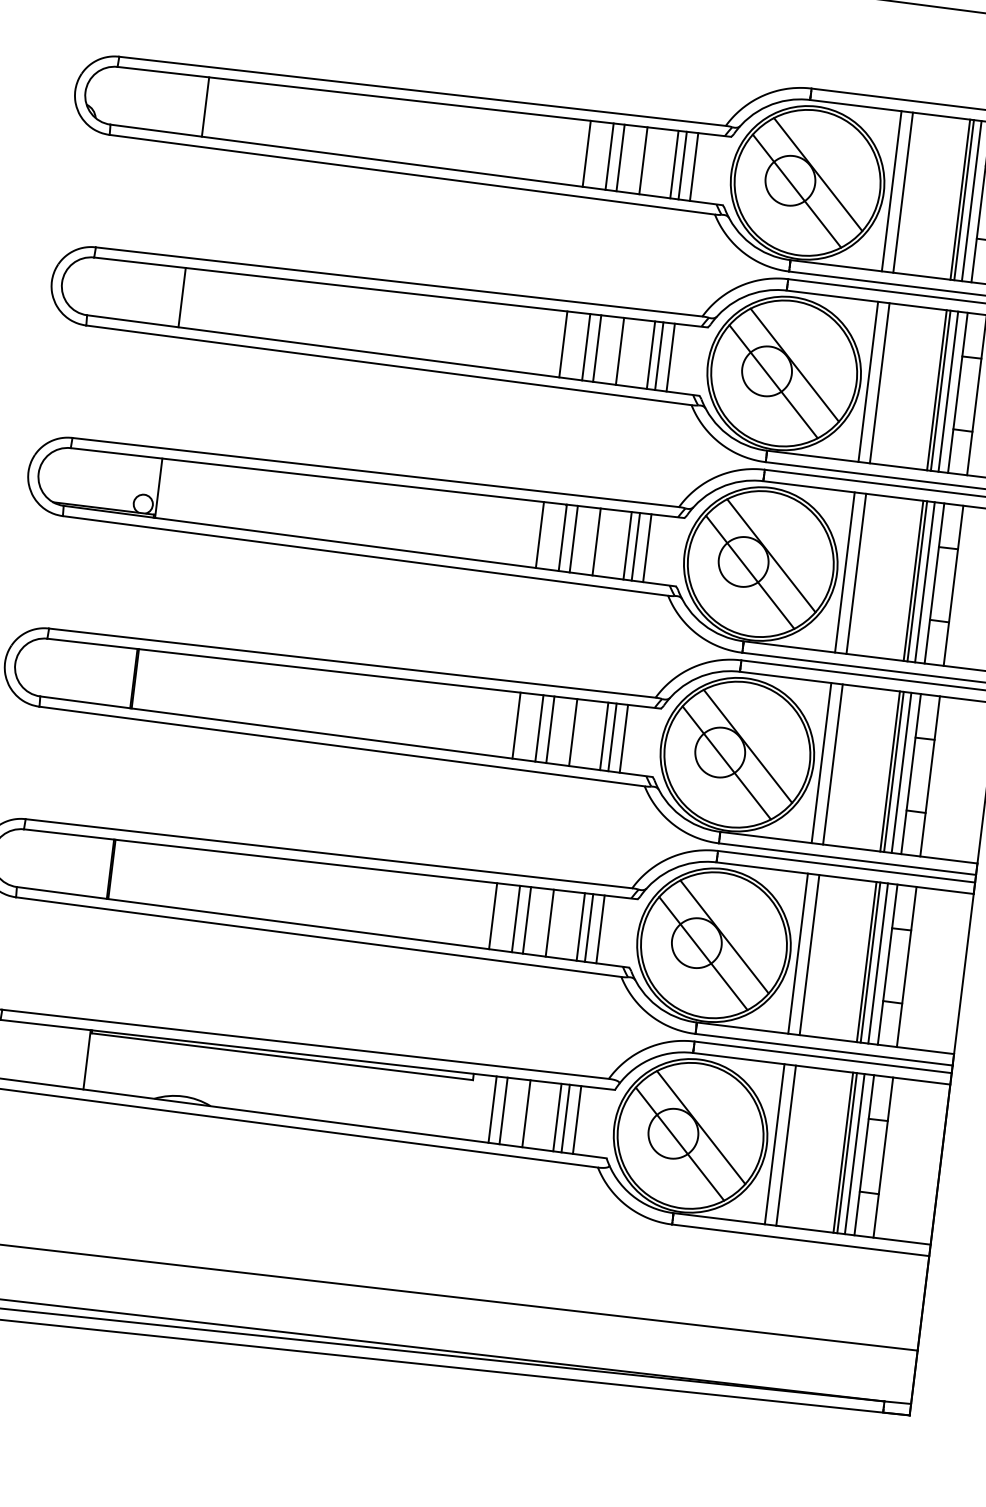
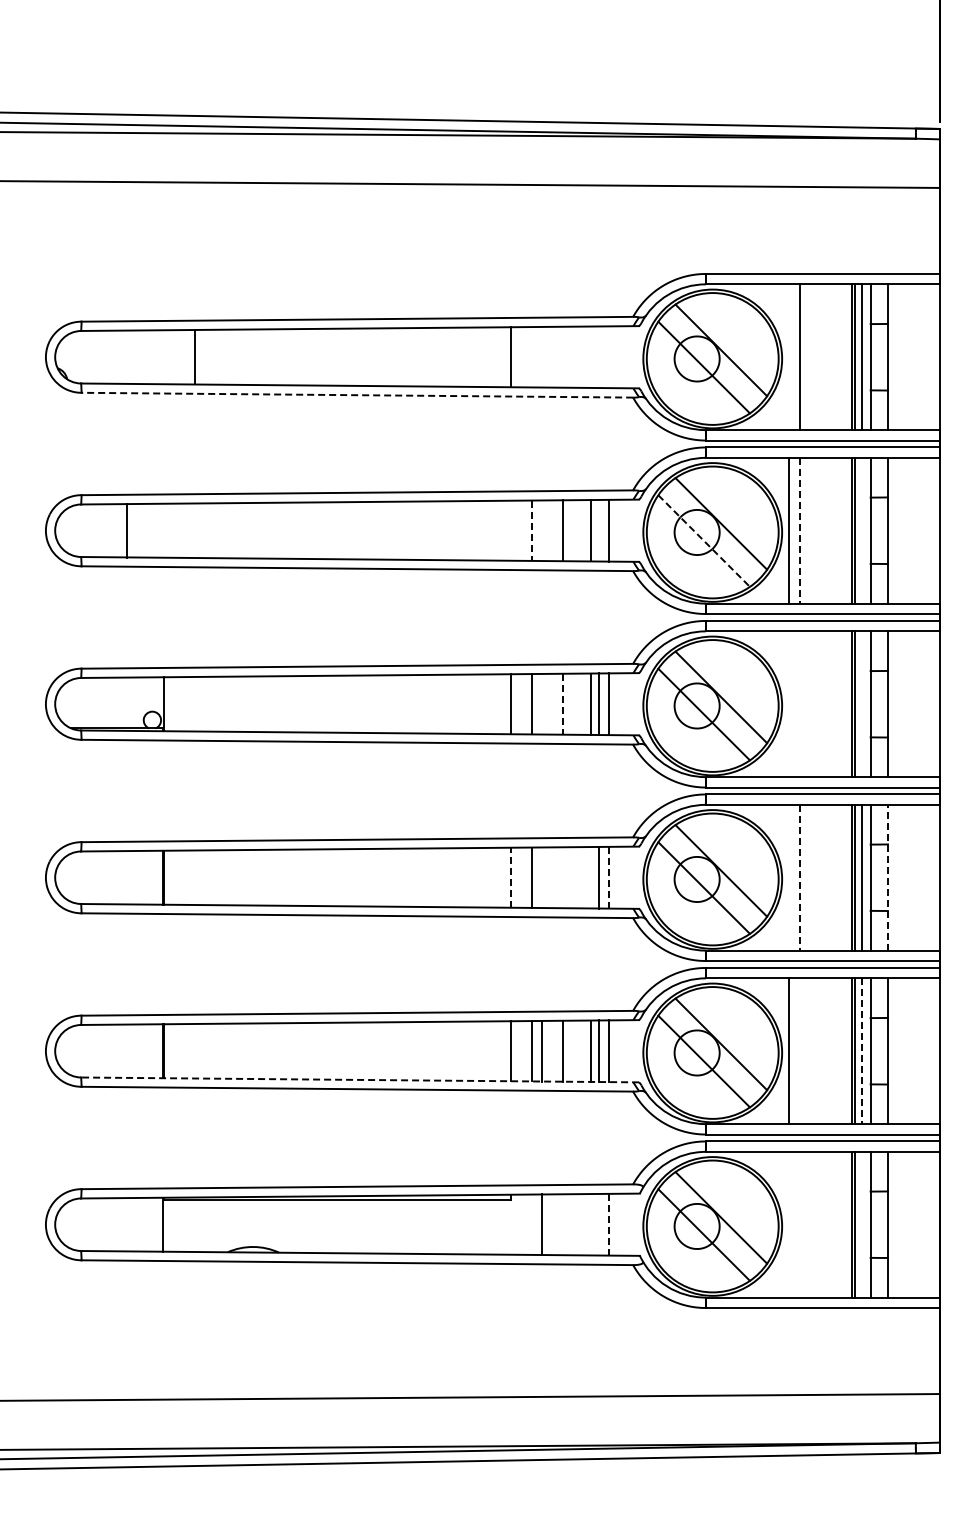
line: (205, 107) -> (195, 357), moved
line: (609, 156) -> (532, 357), removed
line: (620, 157) -> (542, 356), removed
line: (643, 160) -> (563, 356), removed
line: (674, 163) -> (591, 356), removed
line: (682, 165) -> (598, 357), removed
line: (694, 167) -> (609, 357), removed
line: (412, 175) -> (357, 395), solid -> dashed
line: (892, 191) -> (789, 357), removed
line: (182, 297) -> (127, 530), moved
line: (563, 344) -> (511, 530), removed
line: (586, 348) -> (532, 531), solid -> dashed
line: (597, 348) -> (542, 530), removed
line: (658, 355) -> (598, 530), removed
line: (773, 382) -> (704, 541), solid -> dashed
line: (879, 383) -> (799, 530), solid -> dashed
line: (947, 391) -> (861, 530), removed
line: (574, 538) -> (542, 703), removed
line: (597, 542) -> (563, 704), solid -> dashed
line: (845, 572) -> (789, 704), removed
line: (856, 574) -> (799, 704), removed
line: (924, 582) -> (861, 704), removed
line: (516, 725) -> (511, 877), solid -> dashed
line: (550, 729) -> (542, 877), removed
line: (573, 732) -> (563, 877), removed
line: (604, 736) -> (591, 877), removed
line: (624, 738) -> (609, 877), solid -> dashed
line: (821, 762) -> (789, 877), removed
line: (832, 764) -> (799, 877), solid -> dashed
line: (929, 776) -> (887, 877), solid -> dashed
line: (323, 926) -> (360, 1079), solid -> dashed
line: (809, 955) -> (799, 1051), removed
line: (877, 963) -> (861, 1051), solid -> dashed
line: (492, 1109) -> (532, 1224), removed
line: (526, 1113) -> (563, 1224), removed
line: (557, 1117) -> (591, 1224), removed
line: (565, 1118) -> (598, 1224), removed
line: (577, 1119) -> (609, 1224), solid -> dashed
line: (775, 1144) -> (789, 1224), removed
line: (786, 1145) -> (799, 1224), removed
line: (854, 1153) -> (861, 1224), removed

